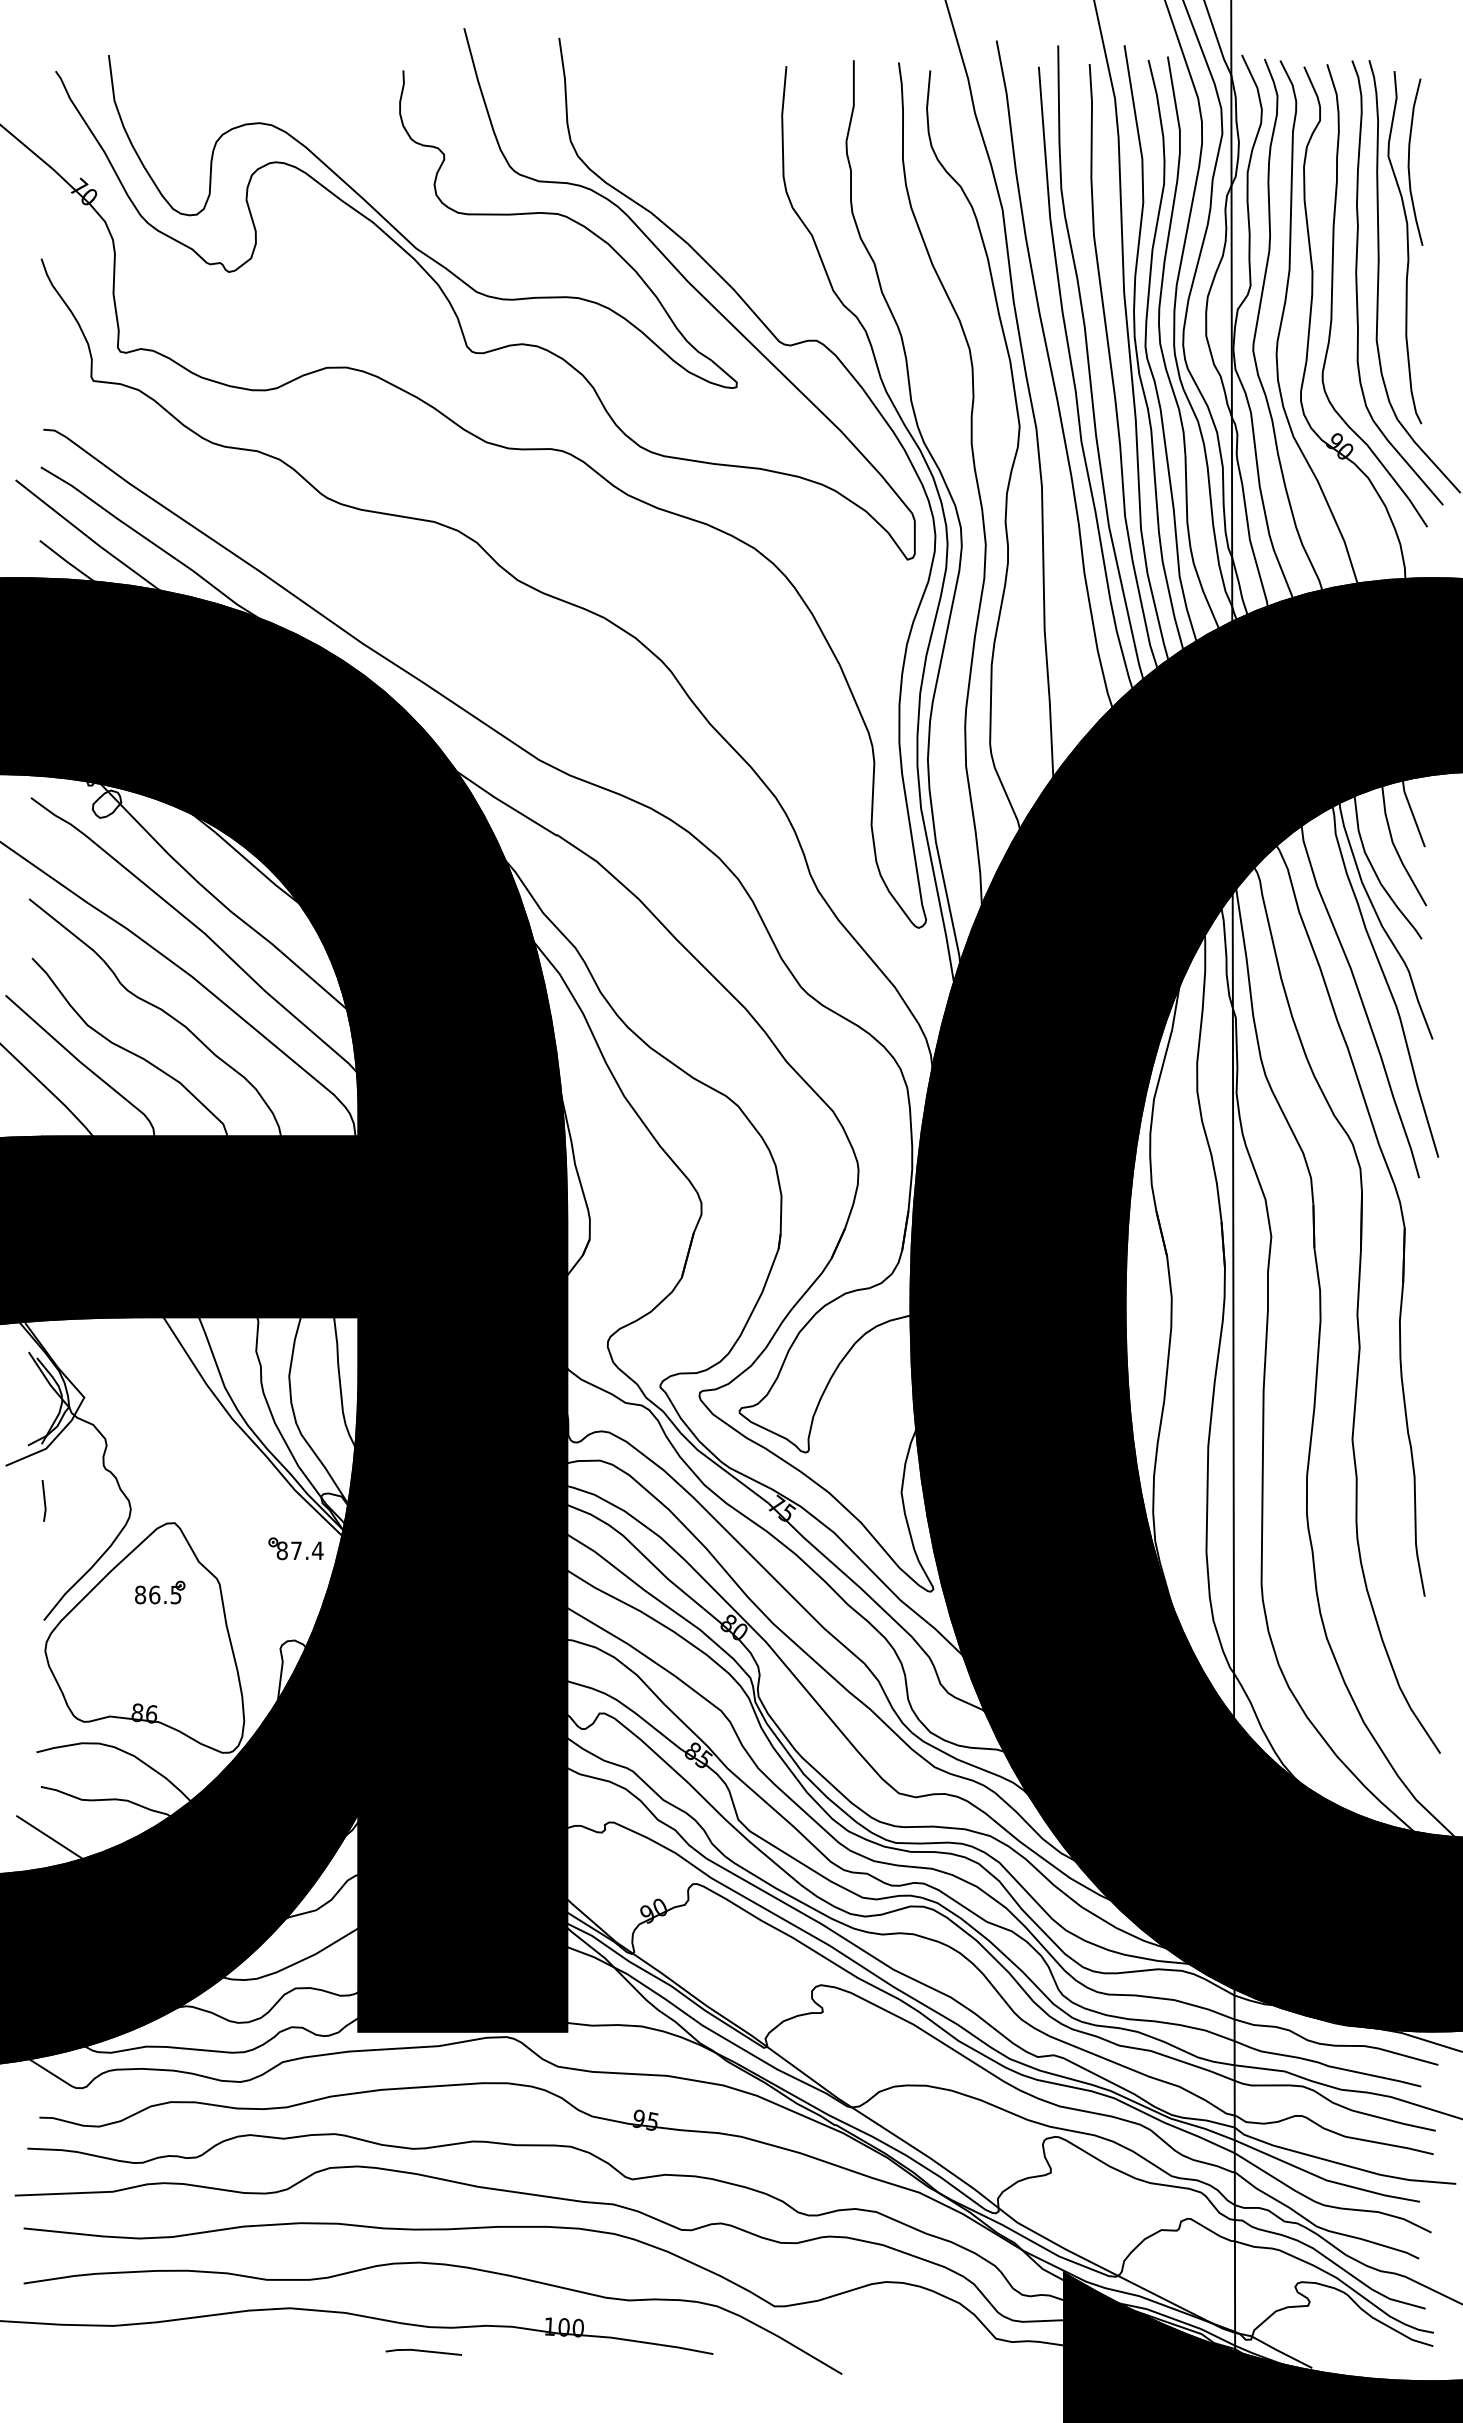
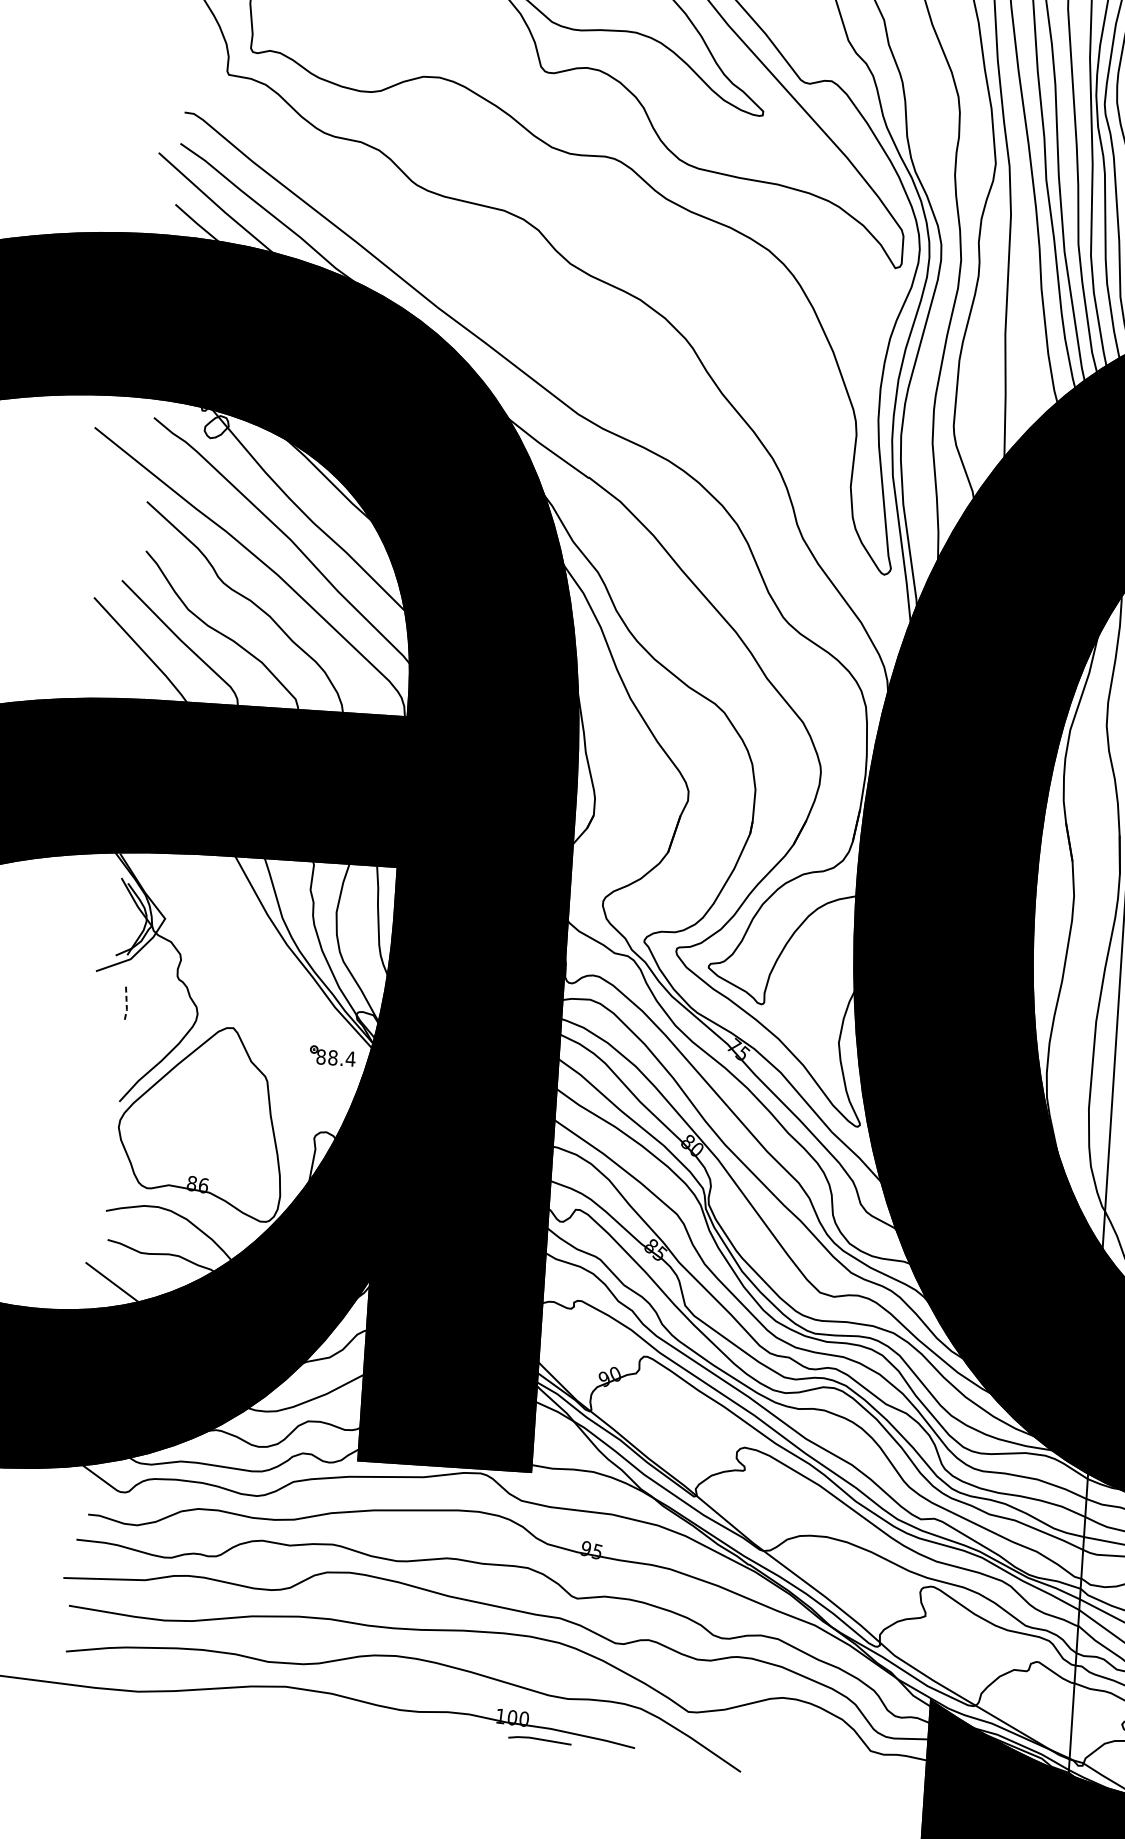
line: (44, 1501) -> (126, 1002), solid -> dashed
text: (296, 1550) -> (333, 1057), 87.4 -> 88.4
part: (160, 1592) -> (217, 1084), removed
line: (423, 2351) -> (539, 1739), moved

